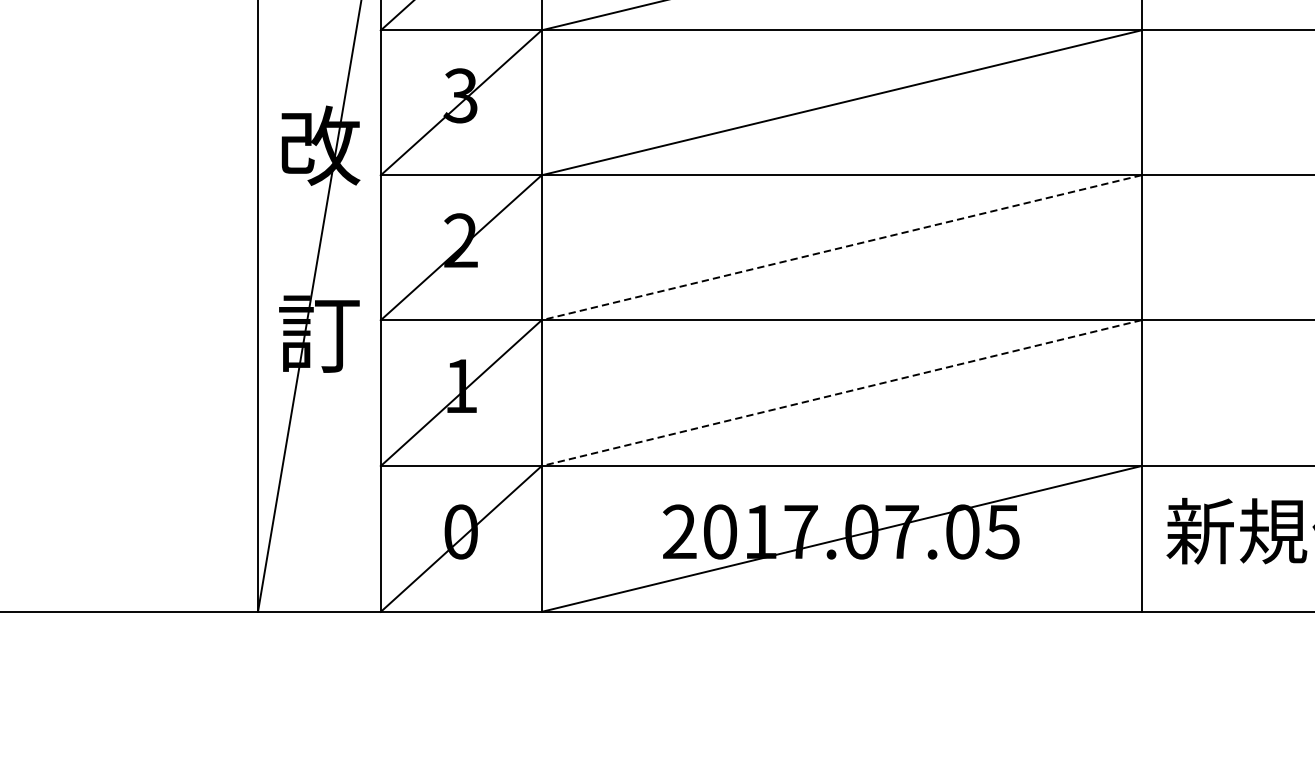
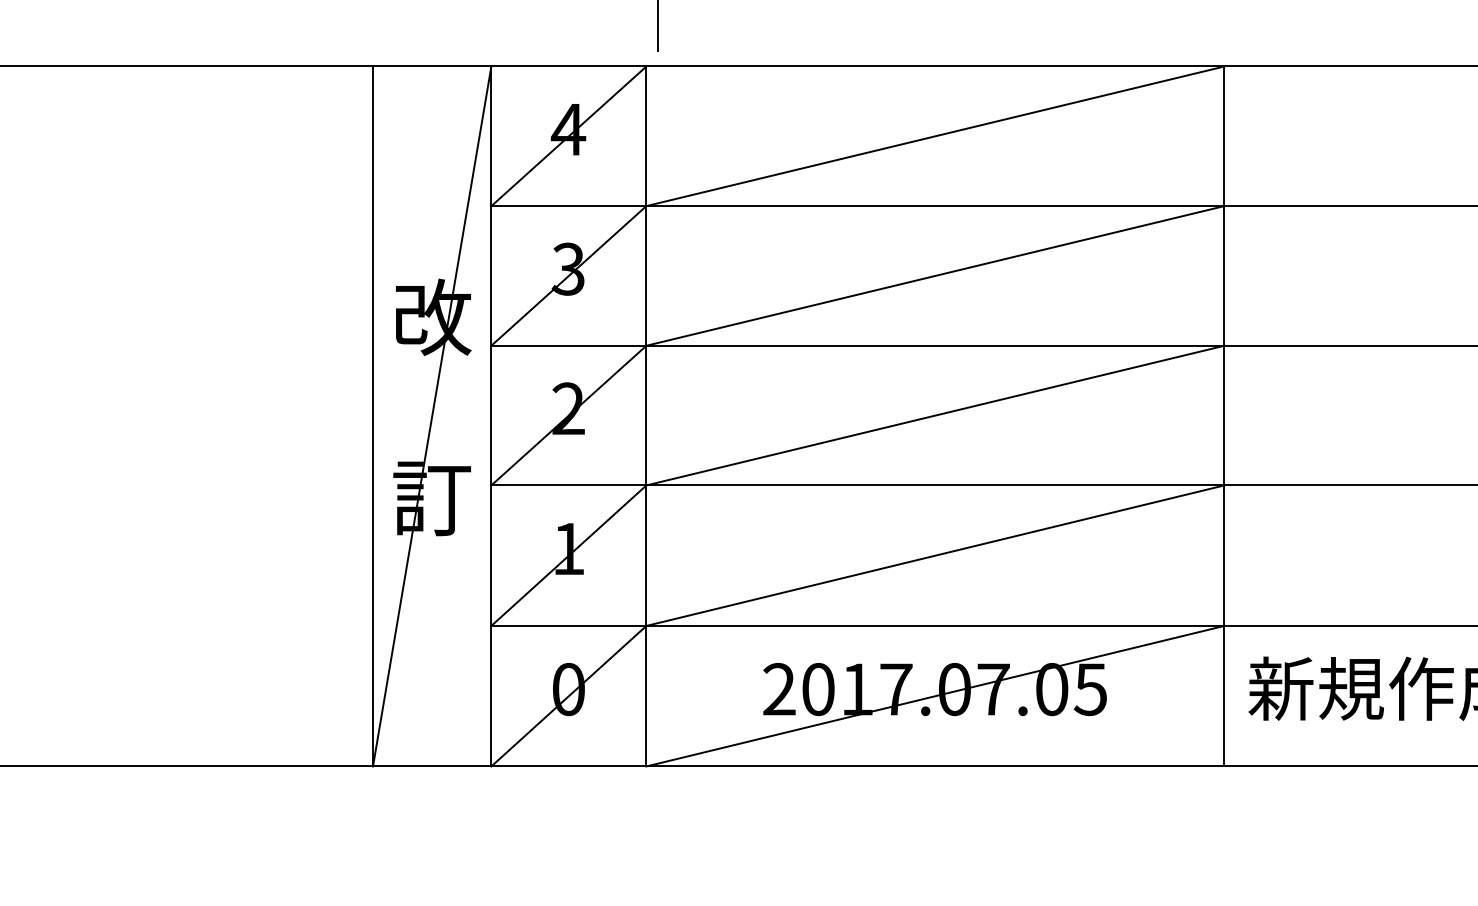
line: (840, 247) -> (934, 415), dashed -> solid
line: (840, 392) -> (934, 555), dashed -> solid

